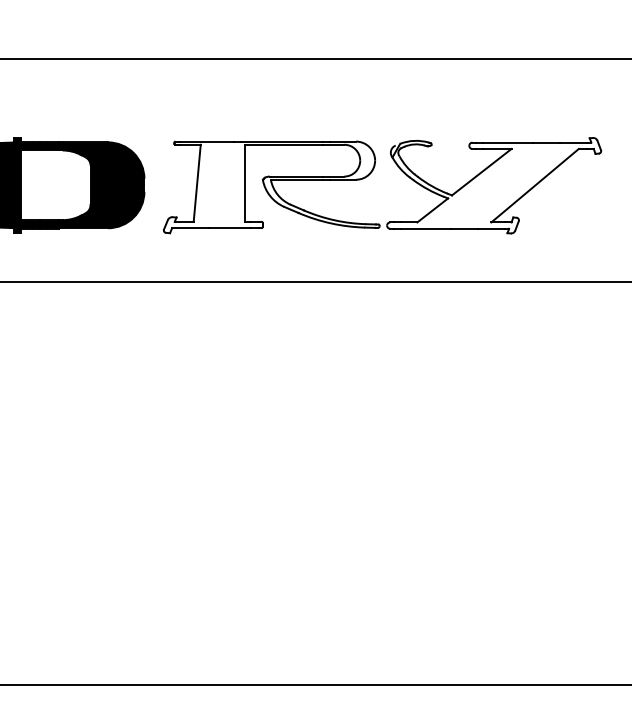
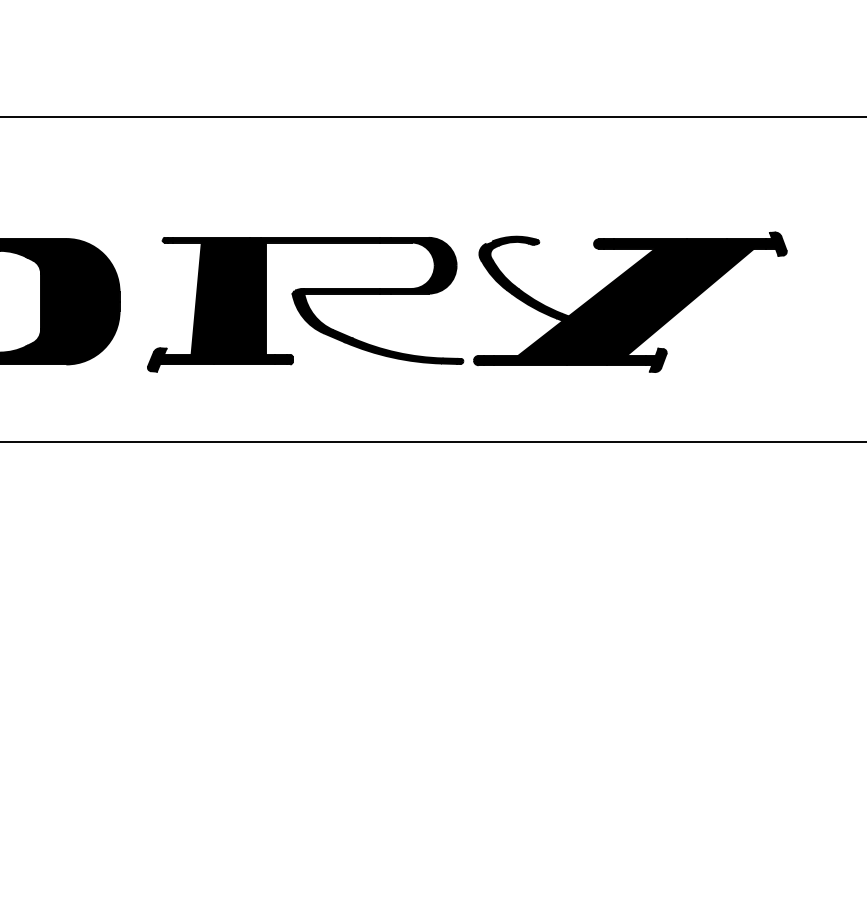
fill: (494, 185) -> (630, 301), added
fill: (271, 187) -> (305, 304), added

